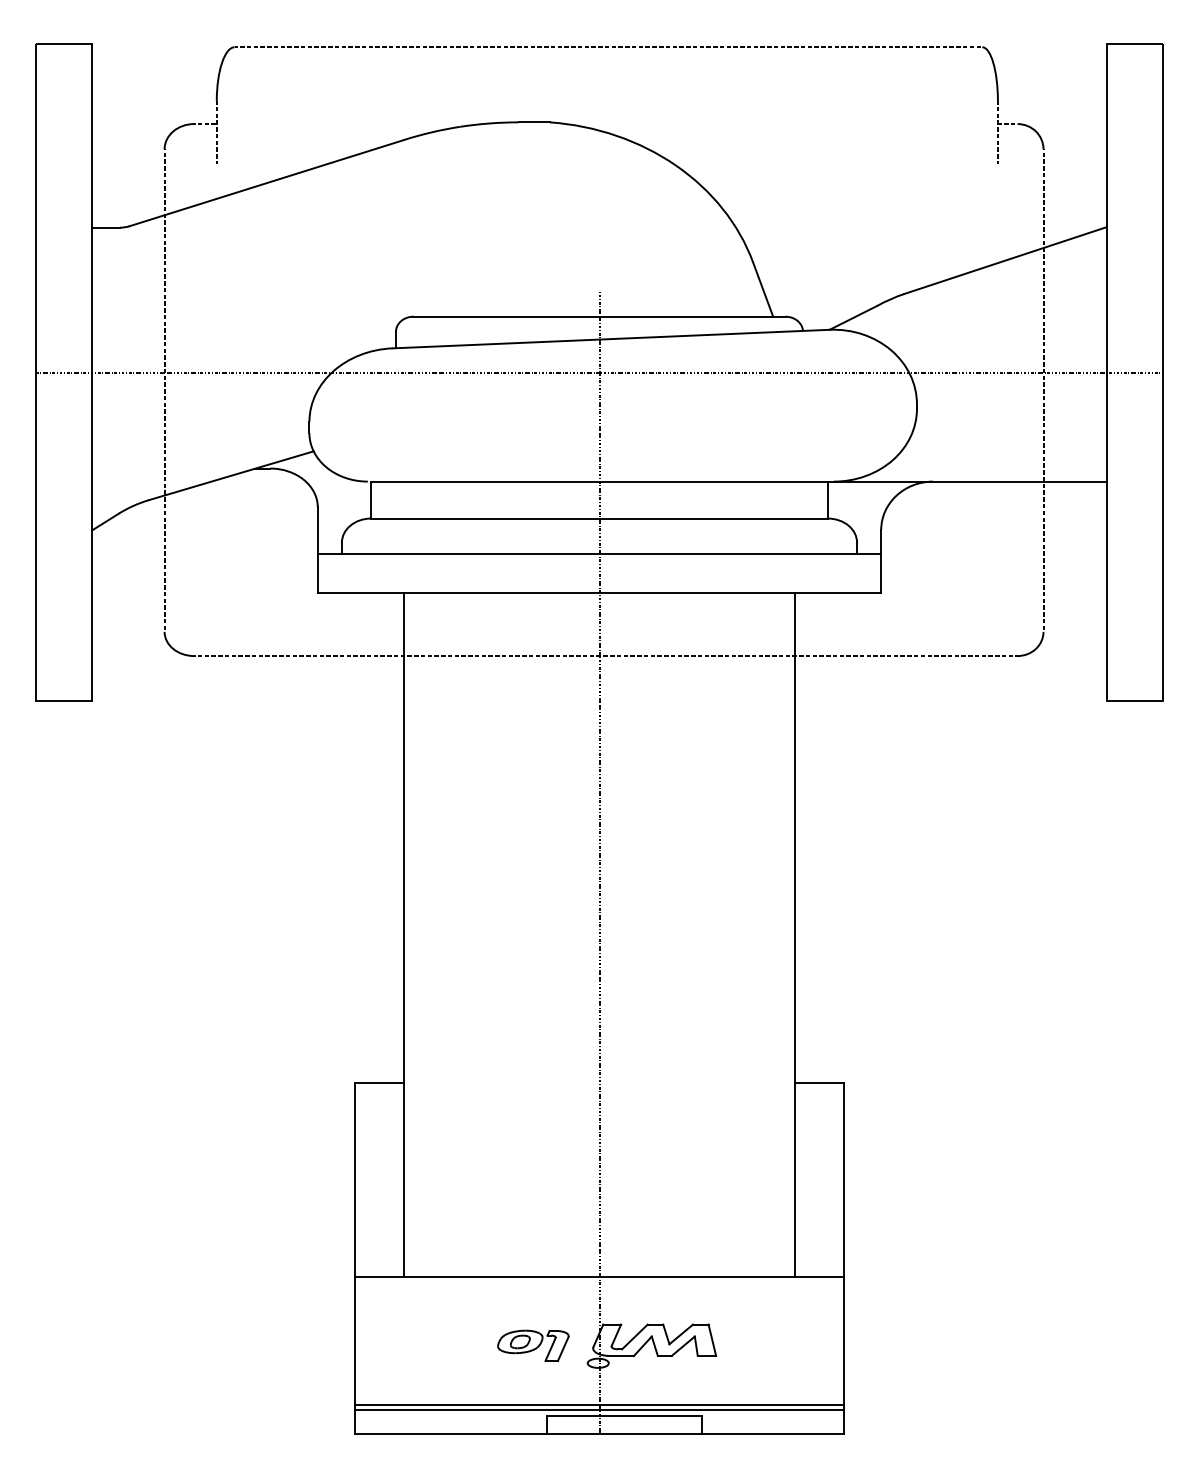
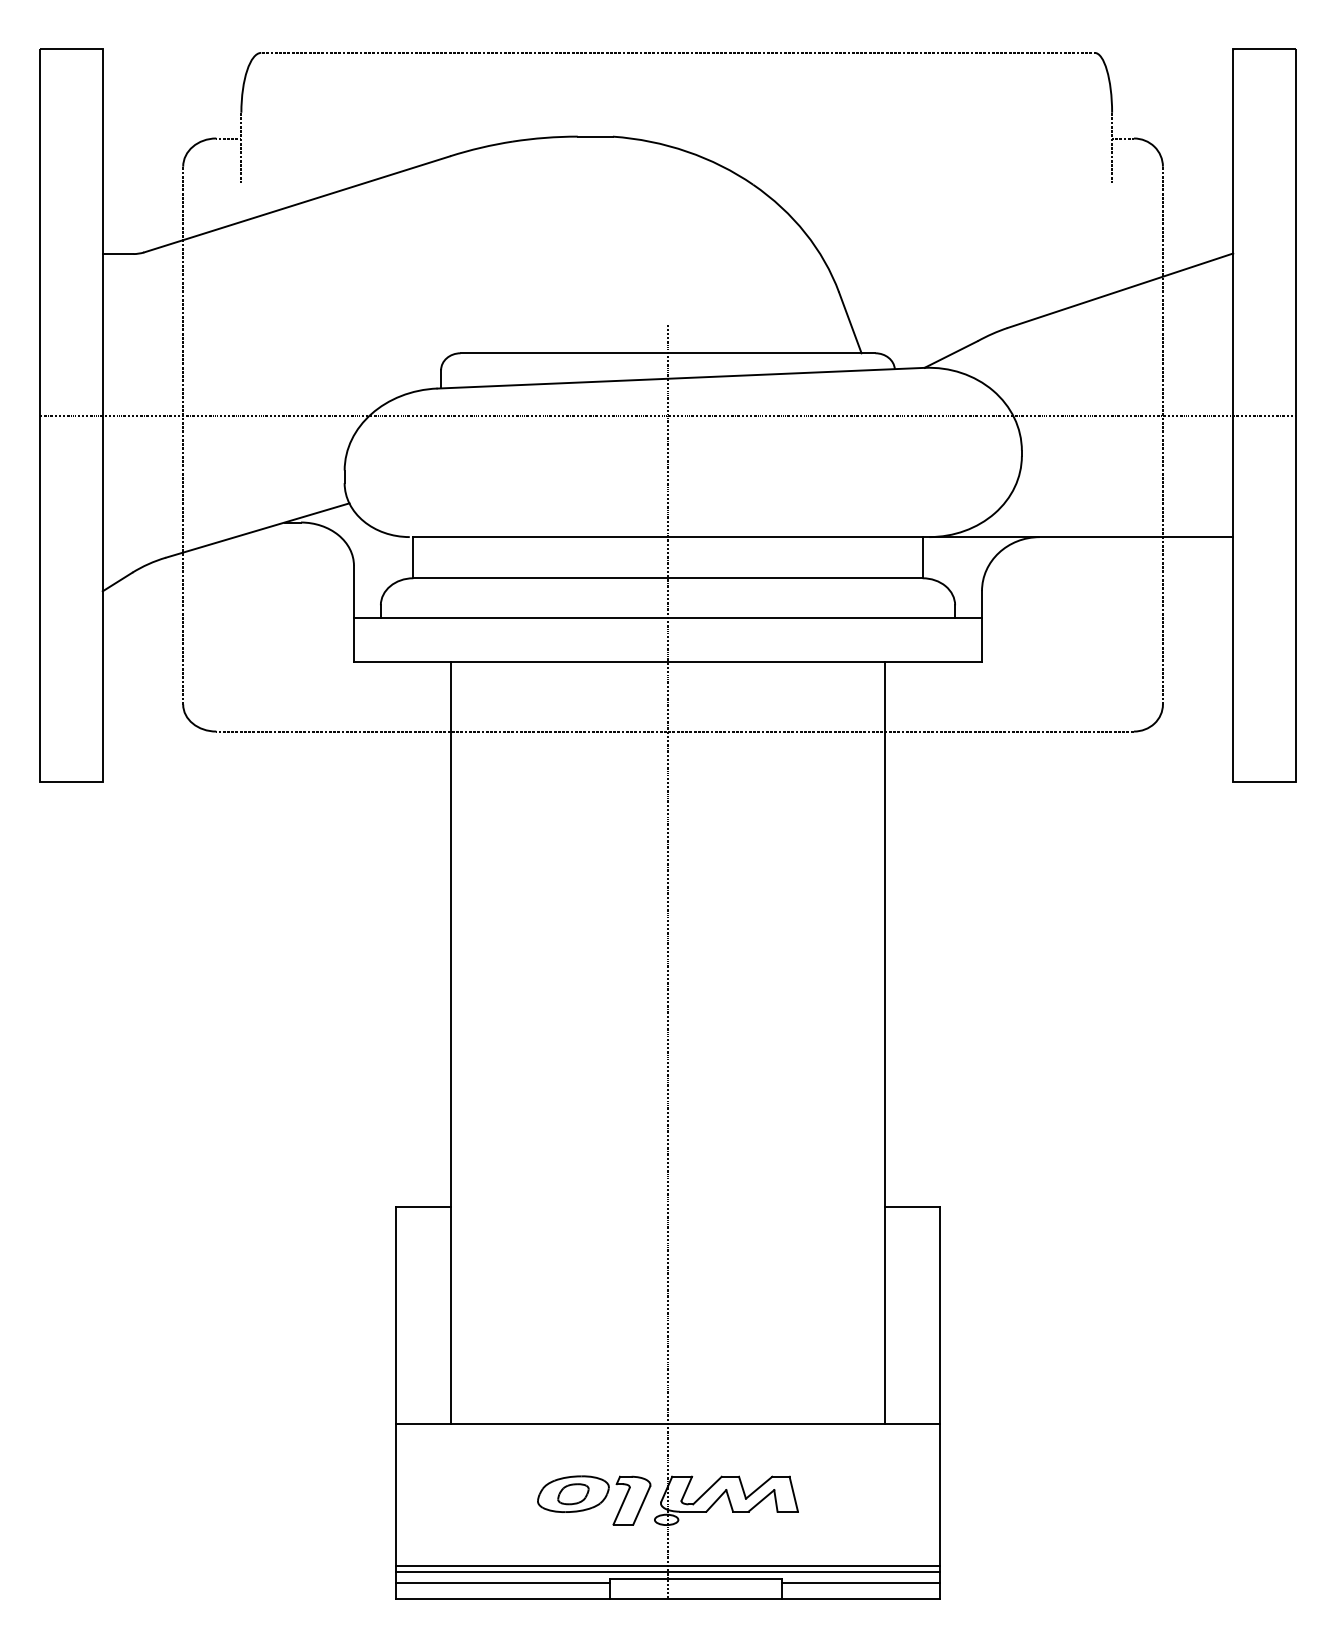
part: (533, 1345) -> (594, 1500), size x1.43
line: (451, 1420) -> (502, 1583), added
line: (772, 1420) -> (860, 1583), added

